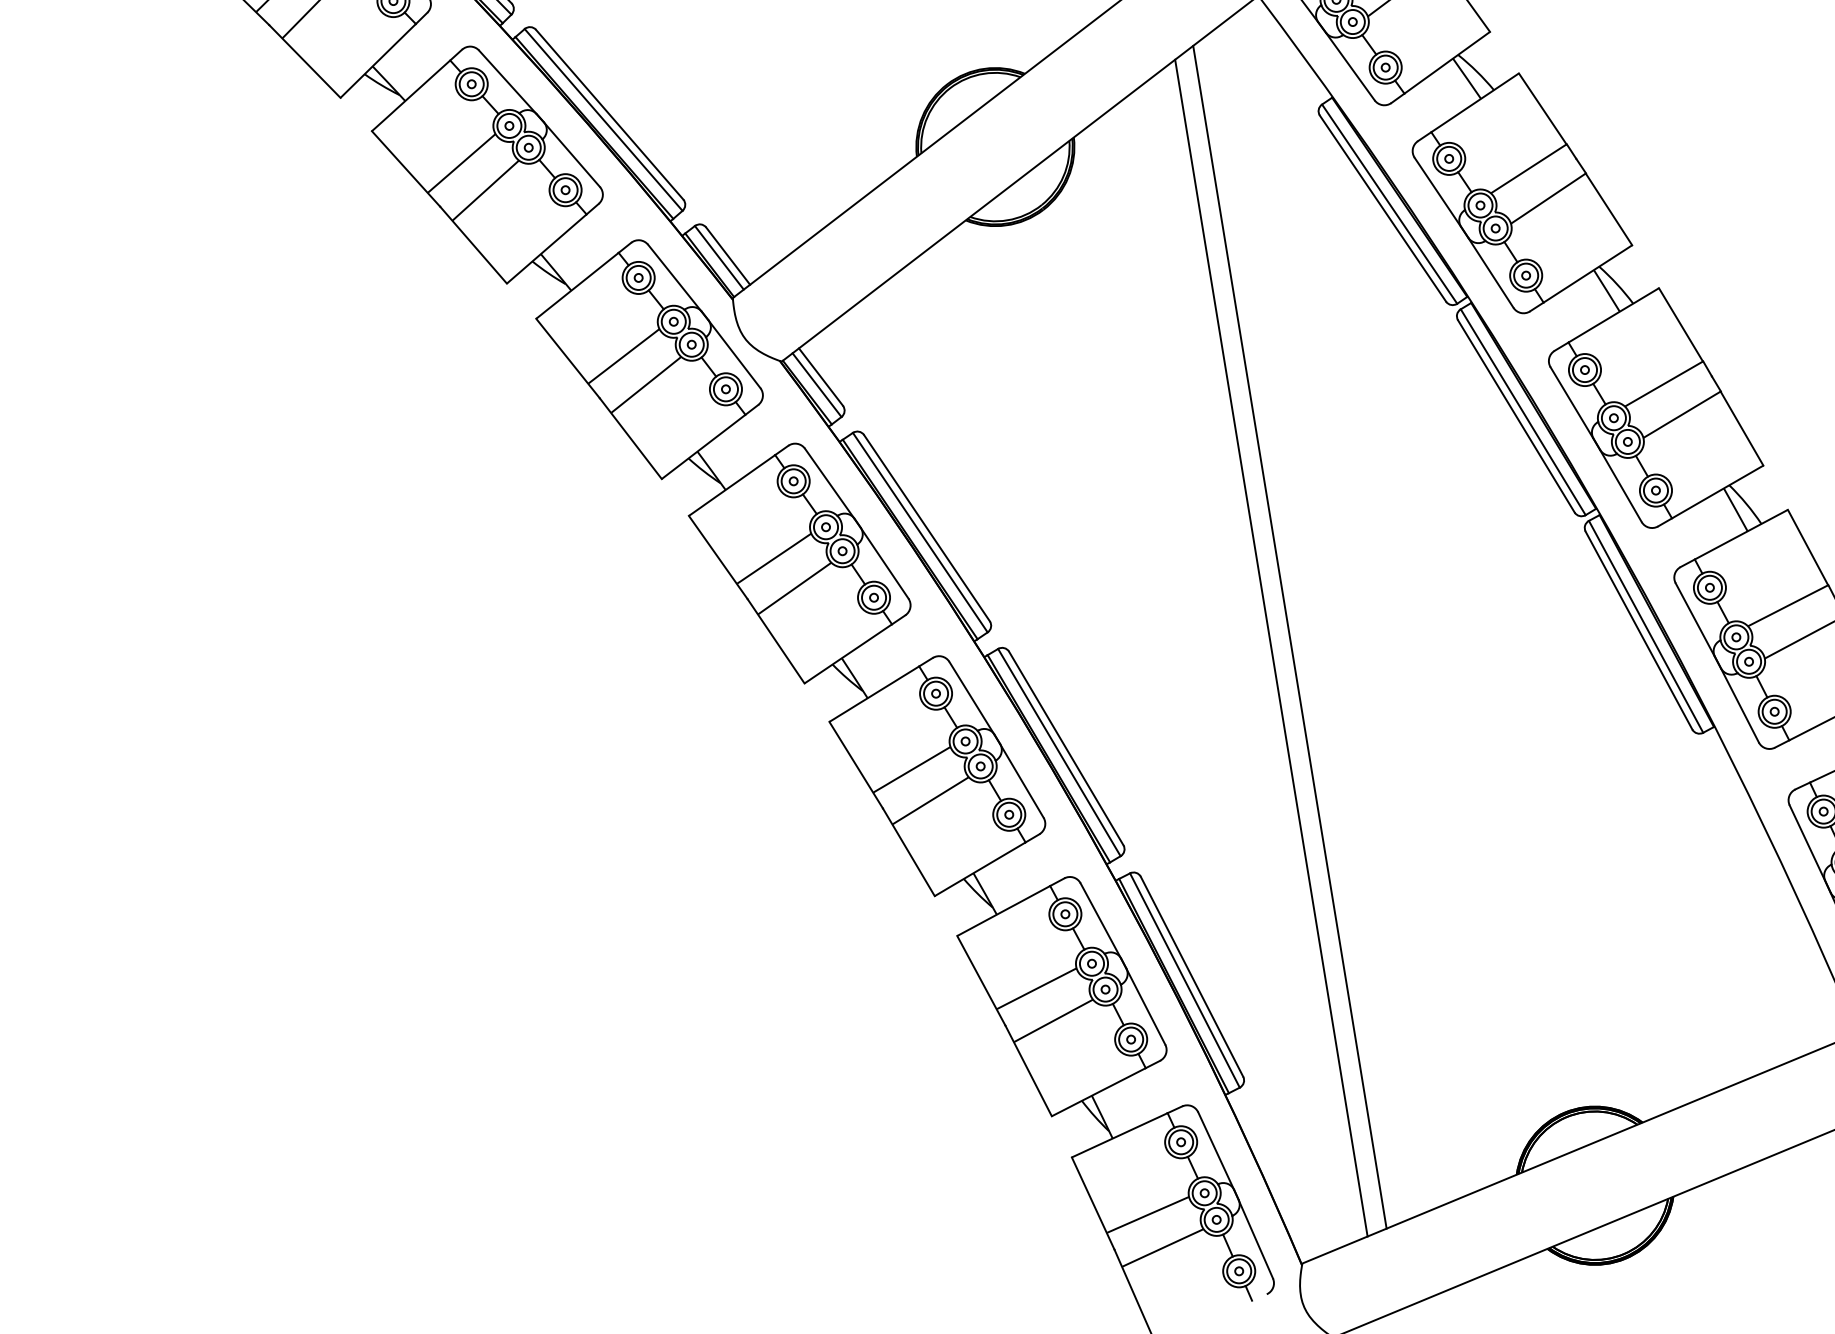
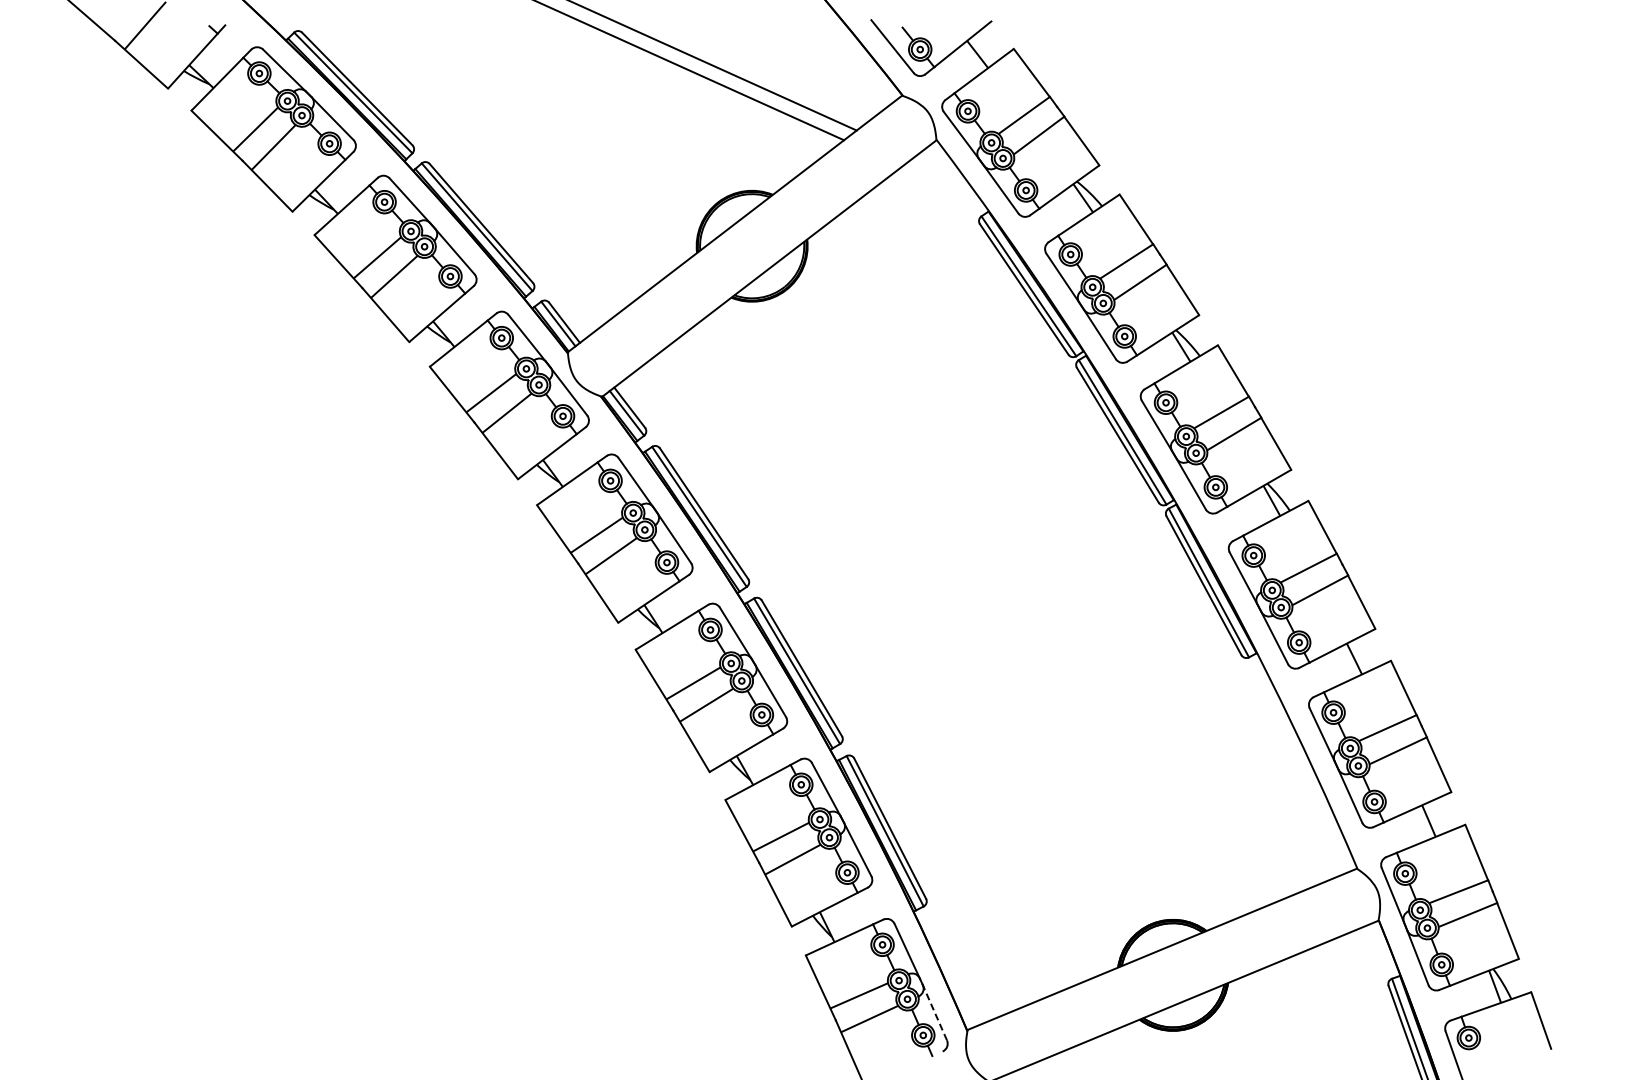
line: (1289, 637) -> (958, 590), removed
line: (1270, 647) -> (945, 597), removed
line: (1253, 1234) -> (933, 1009), solid -> dashed

